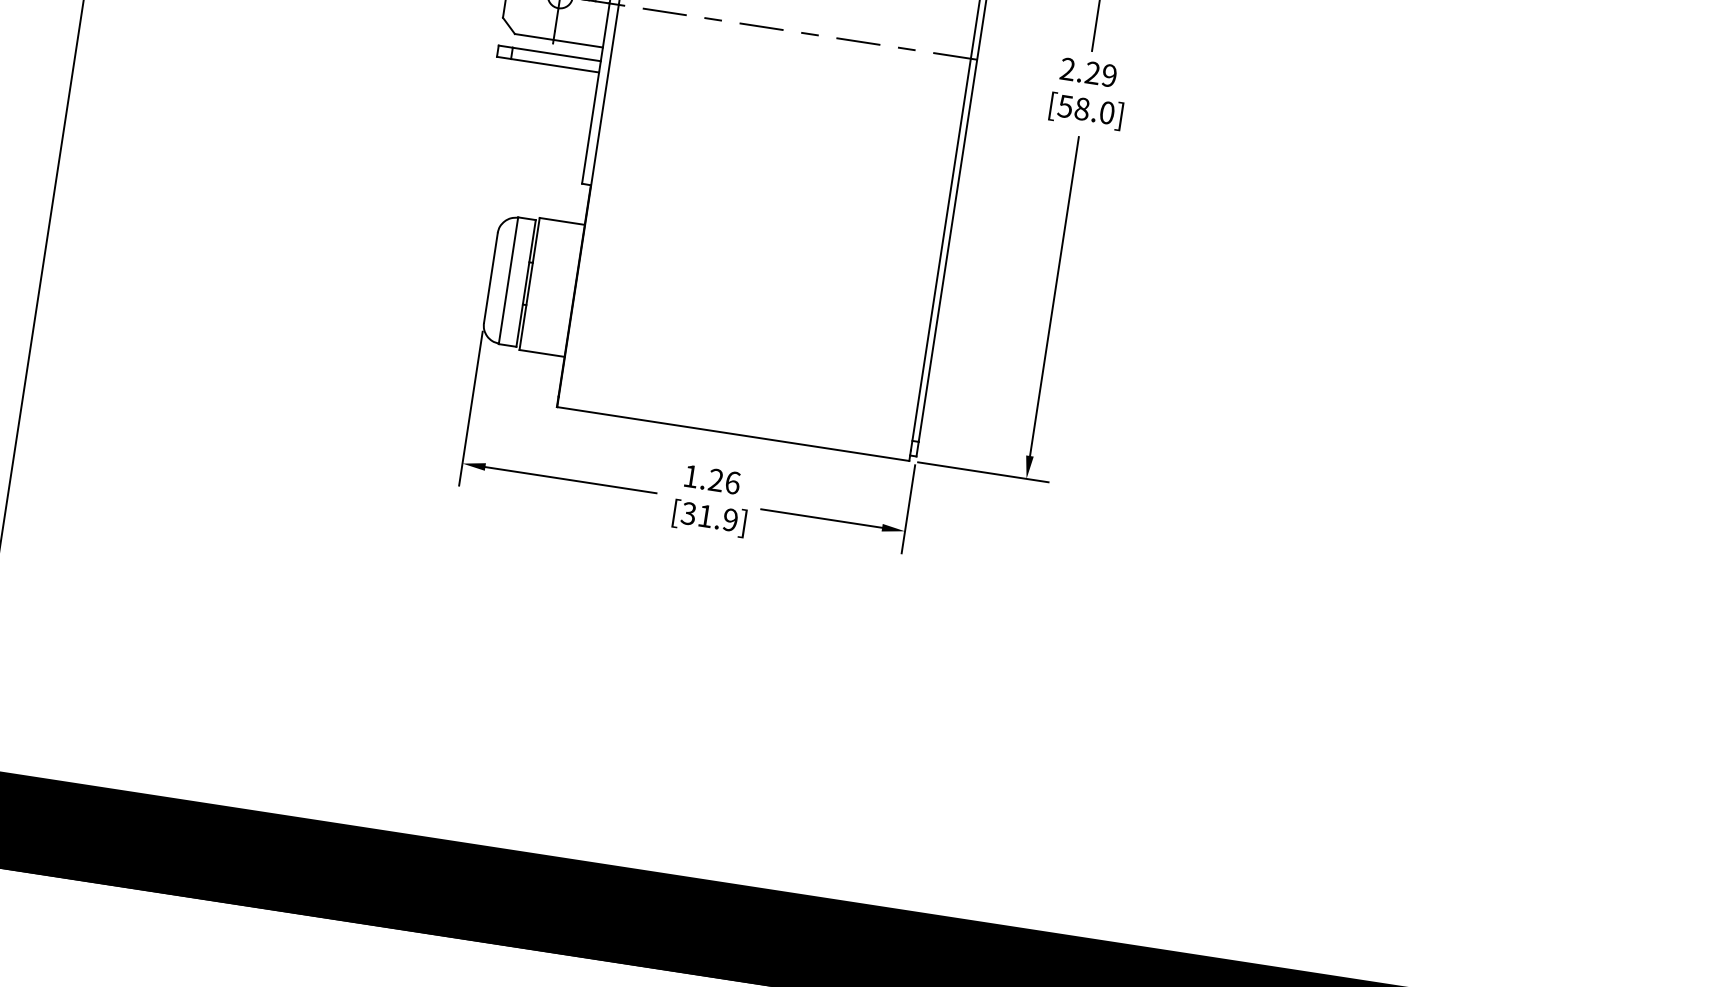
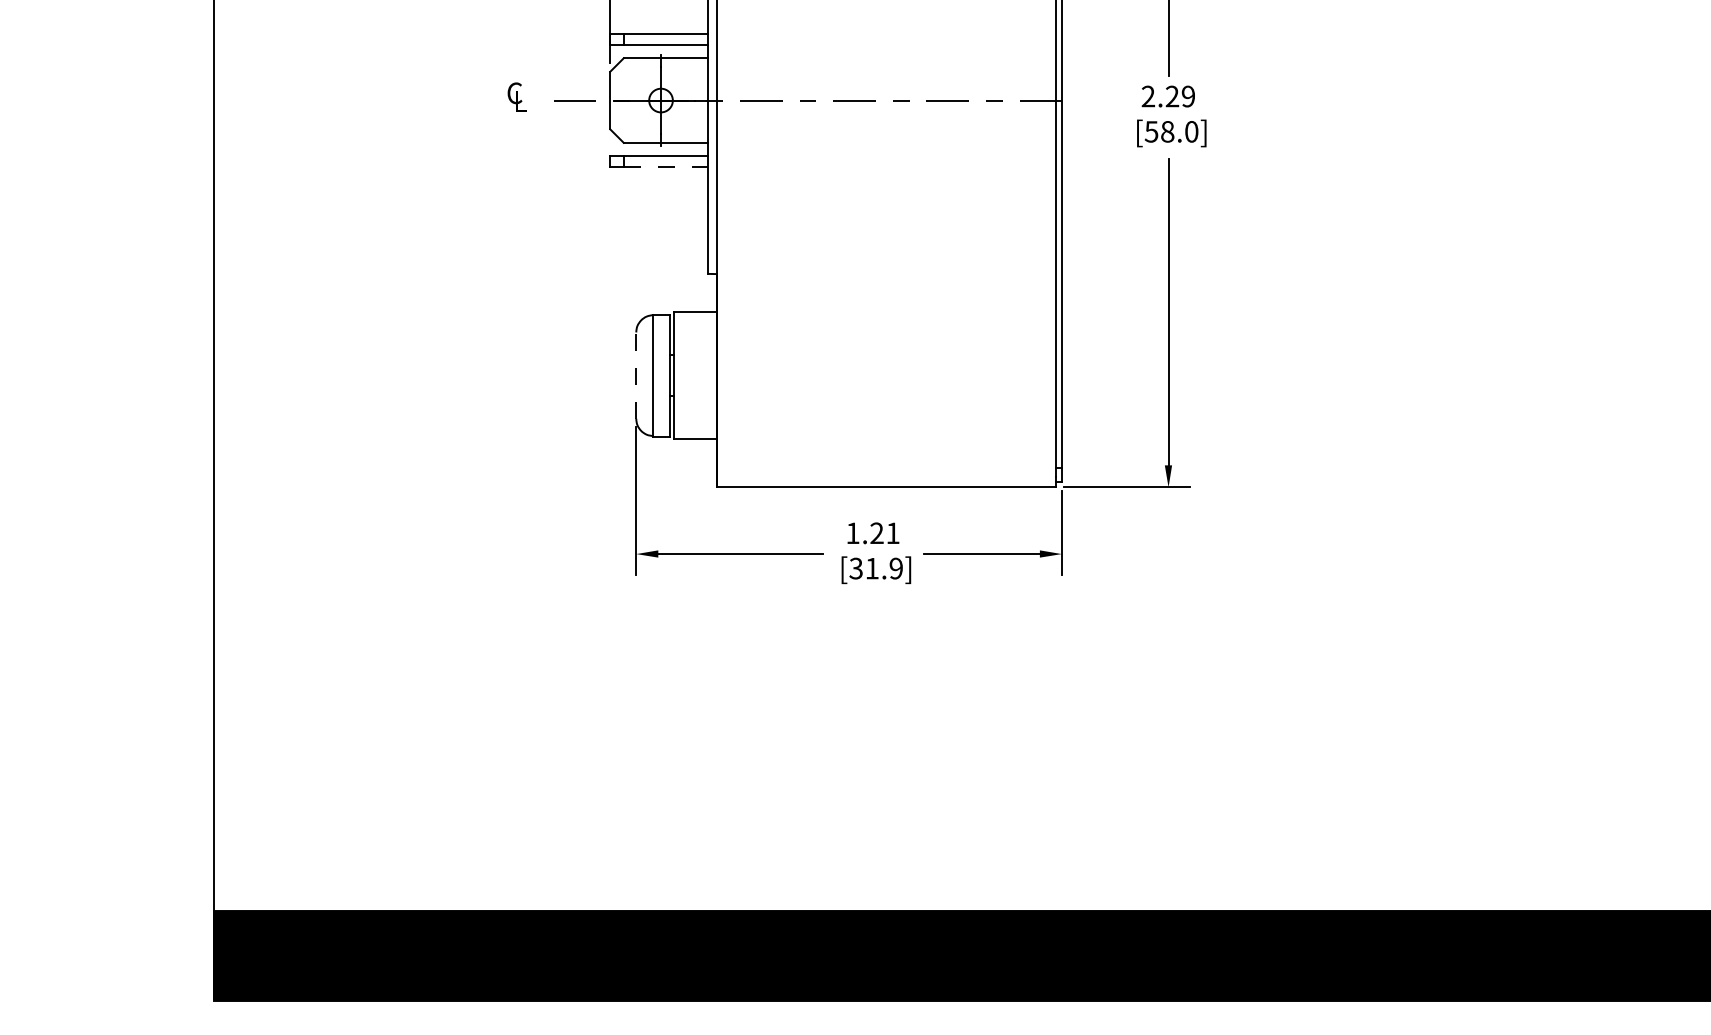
line: (555, 65) -> (666, 166), solid -> dashed
line: (491, 277) -> (636, 375), solid -> dashed
text: (732, 482) -> (892, 533), 1.26 -> 1.21

